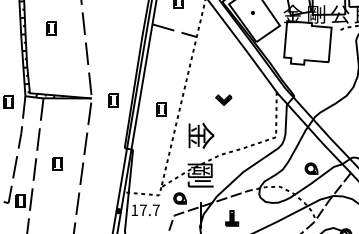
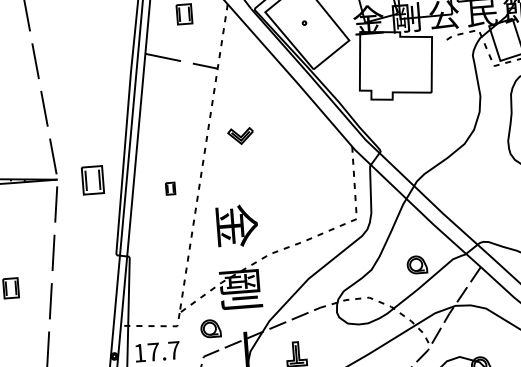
part: (223, 99) -> (240, 135), moved
part: (113, 100) -> (92, 180), size x1.4
part: (161, 109) -> (170, 188), size x0.6

